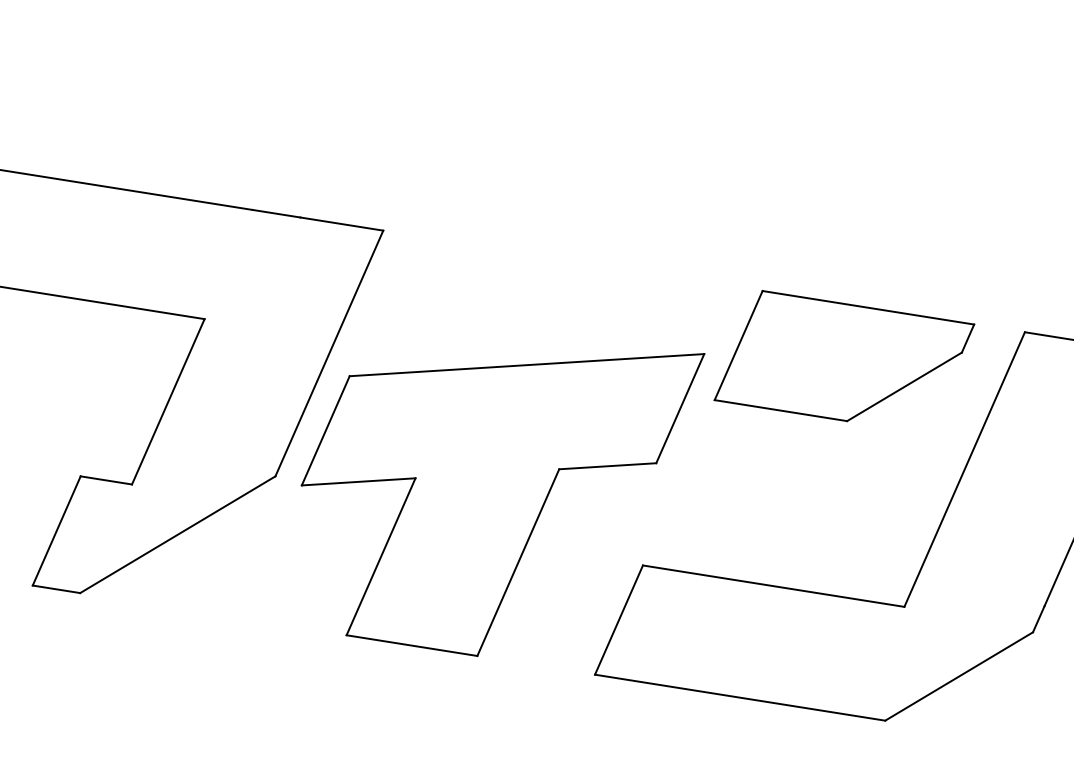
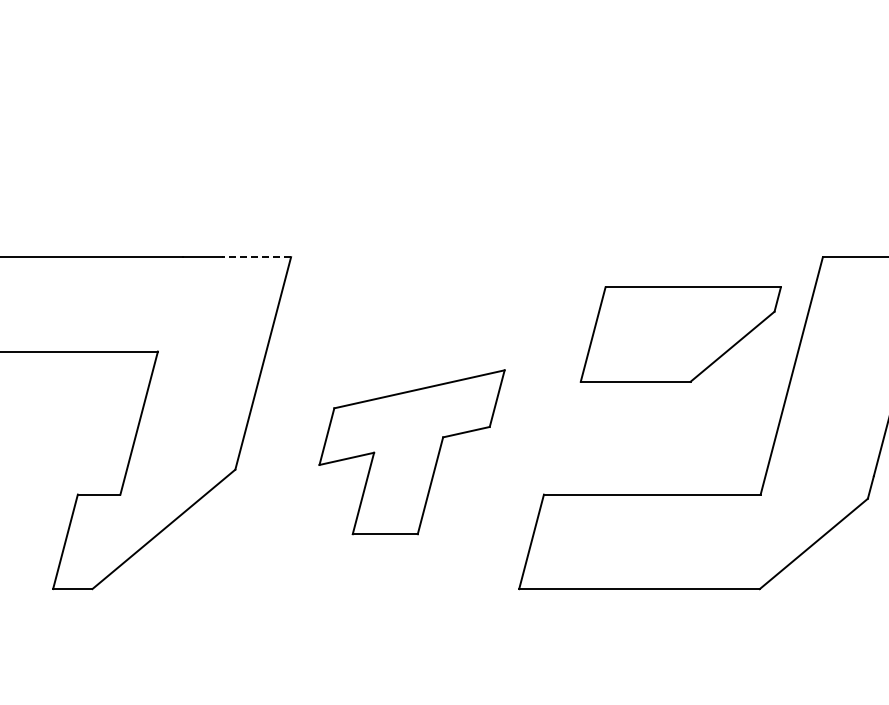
line: (341, 224) -> (256, 257), solid -> dashed
part: (844, 362) -> (680, 334), moved
part: (491, 488) -> (411, 451), size x0.6

